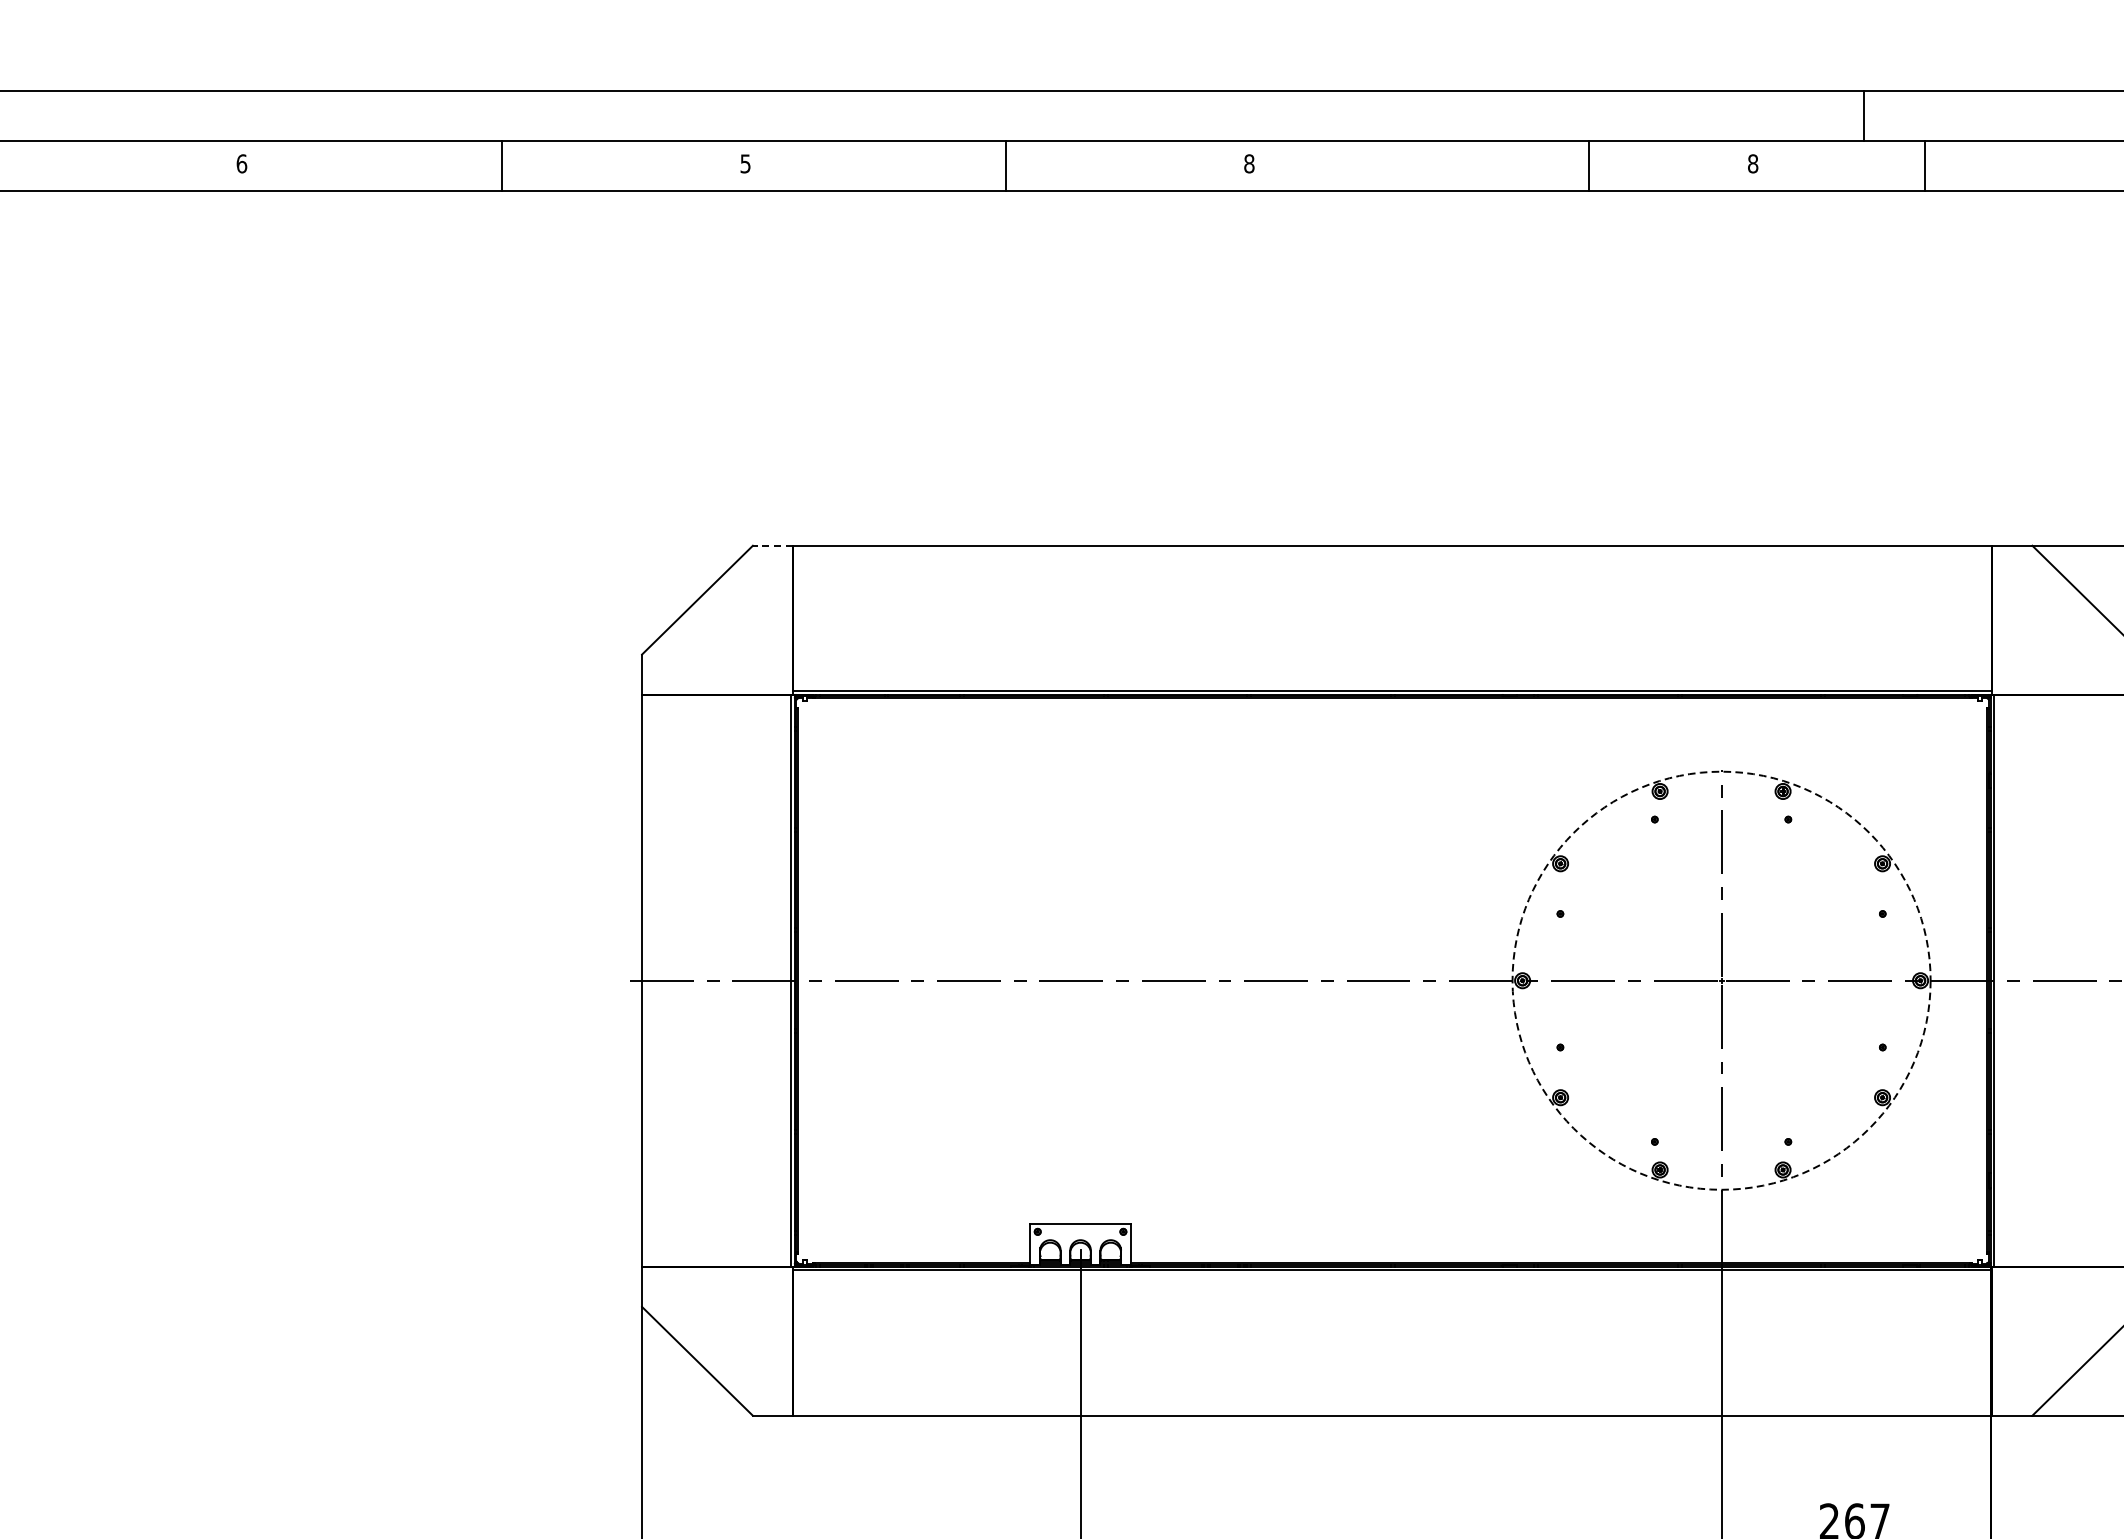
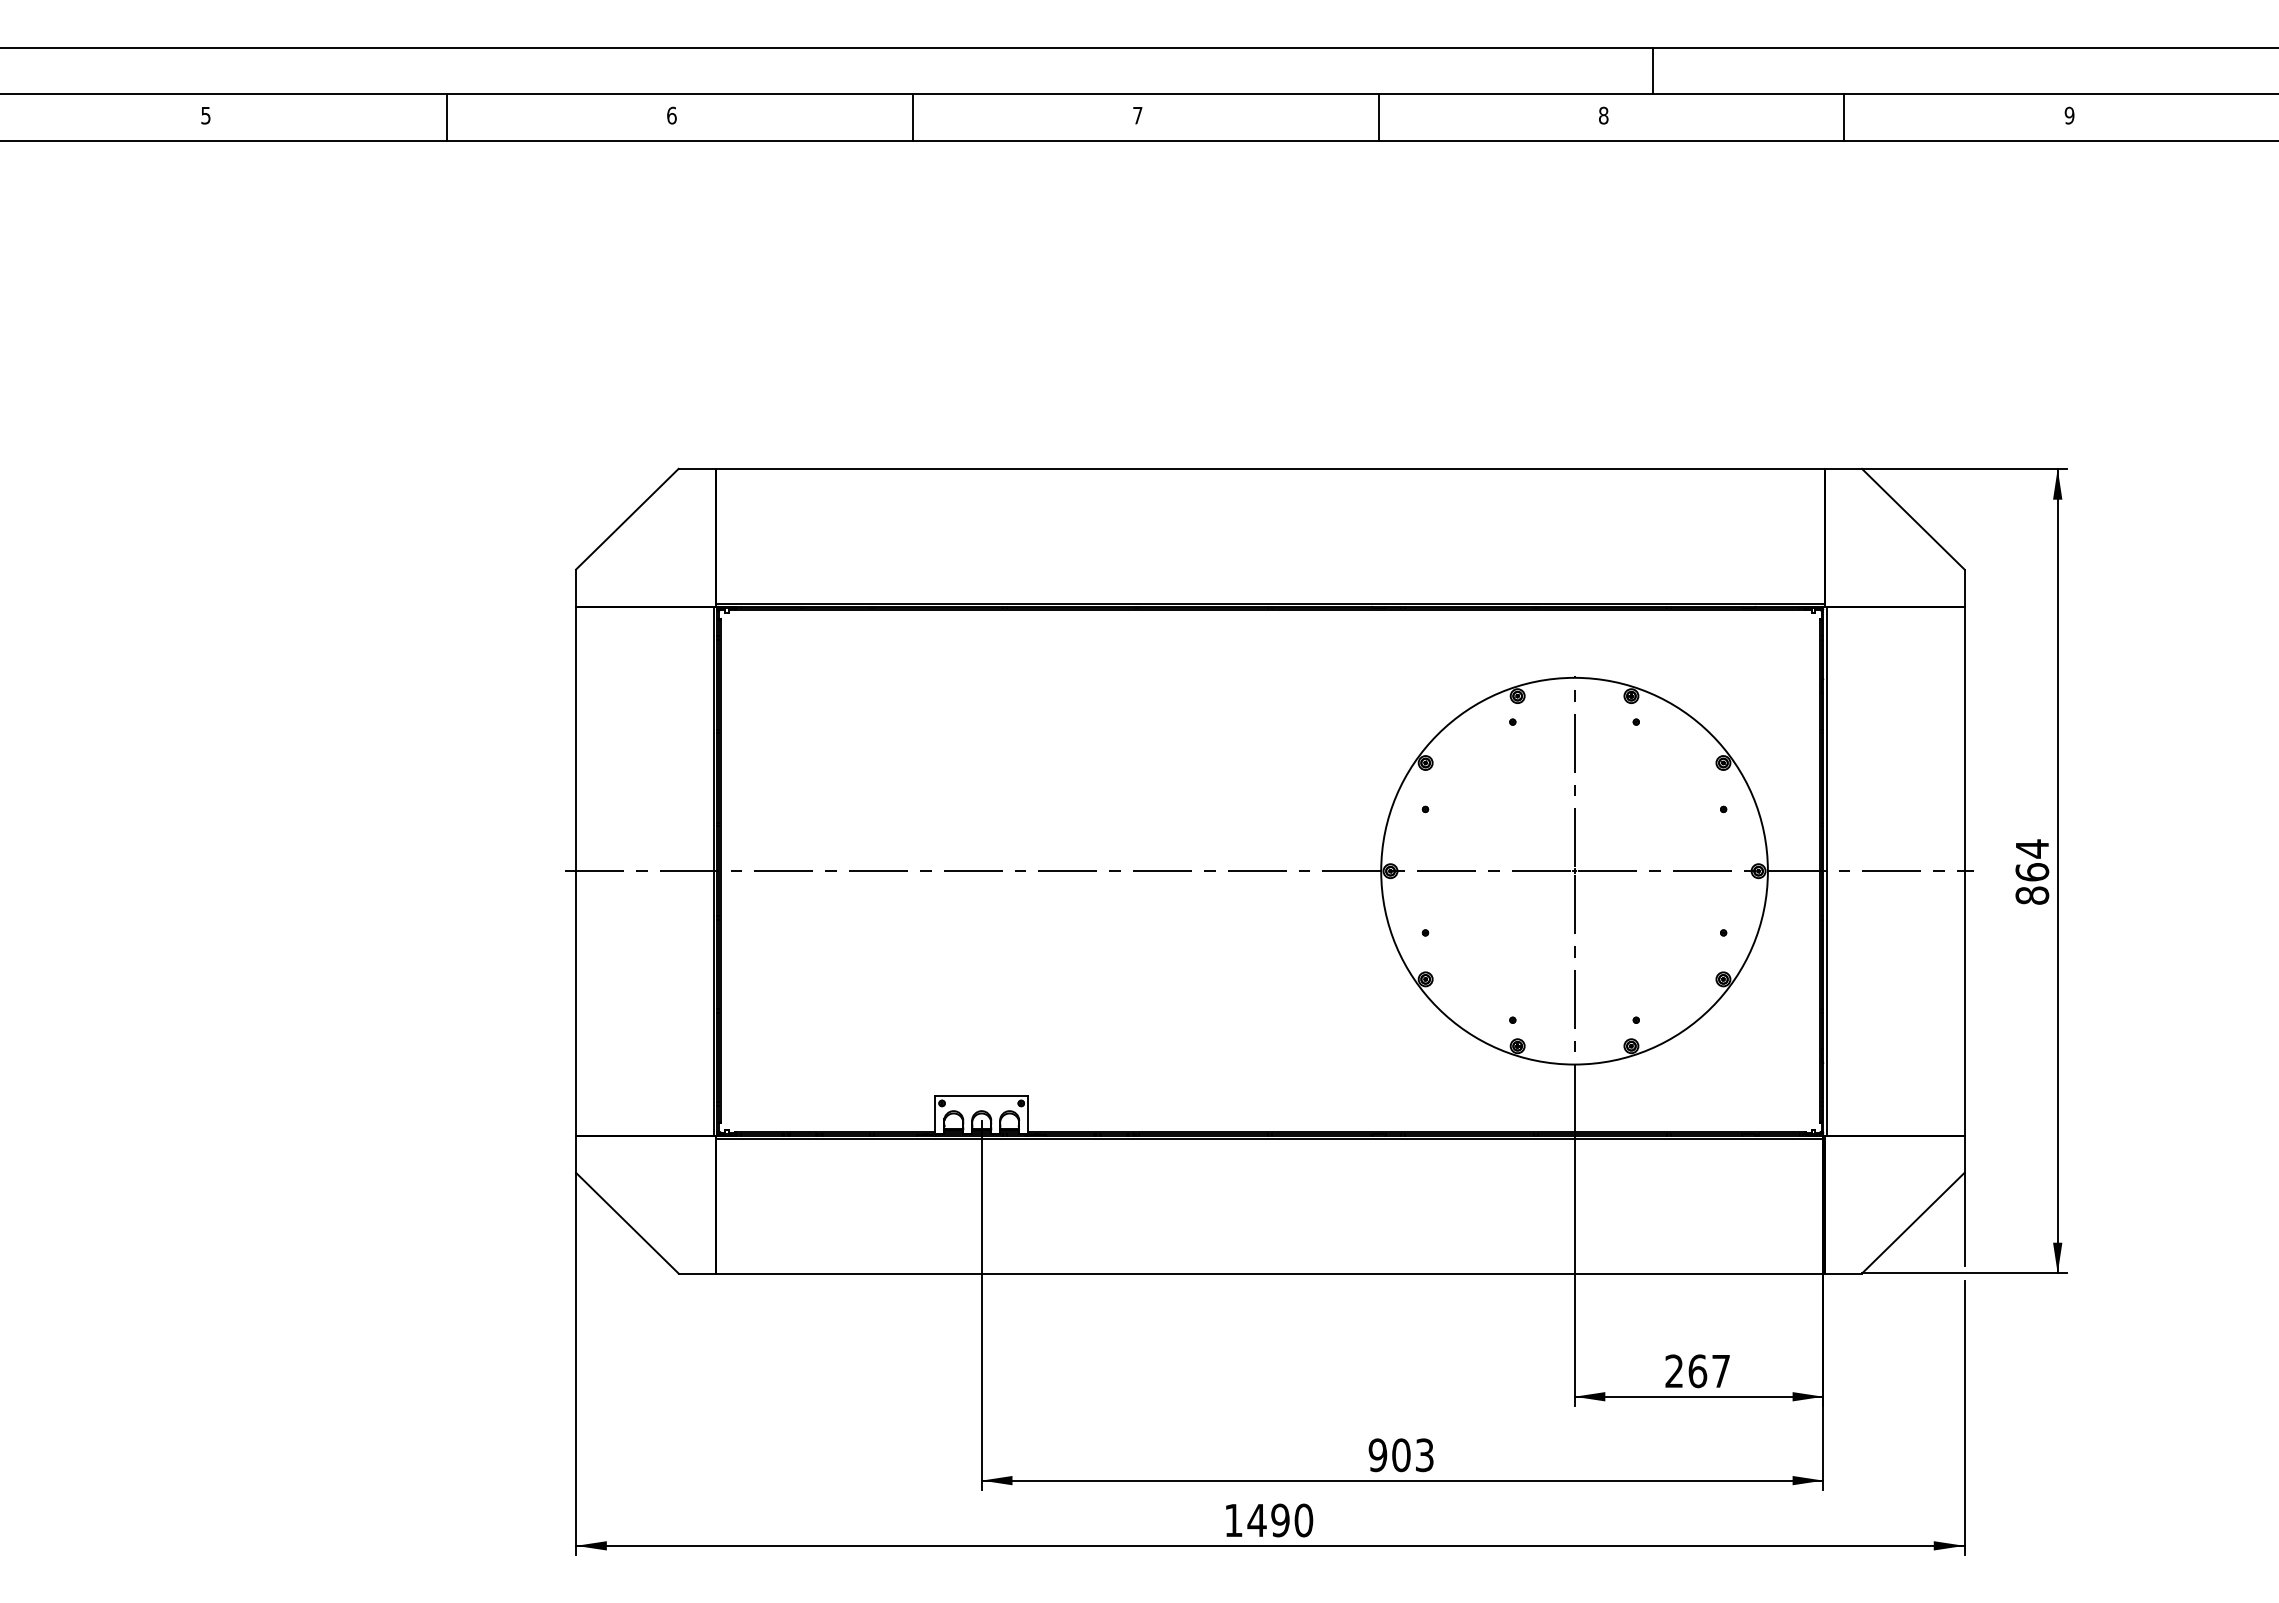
line: (1864, 115) -> (1653, 70), moved
text: (241, 163) -> (205, 115), 6 -> 5
text: (745, 163) -> (671, 115), 5 -> 6
text: (1249, 163) -> (1137, 115), 8 -> 7
line: (1588, 165) -> (1378, 117), moved
line: (1924, 165) -> (1844, 117), moved
line: (773, 545) -> (697, 468), dashed -> solid
circle: (1721, 979) -> (1574, 870), dashed -> solid

